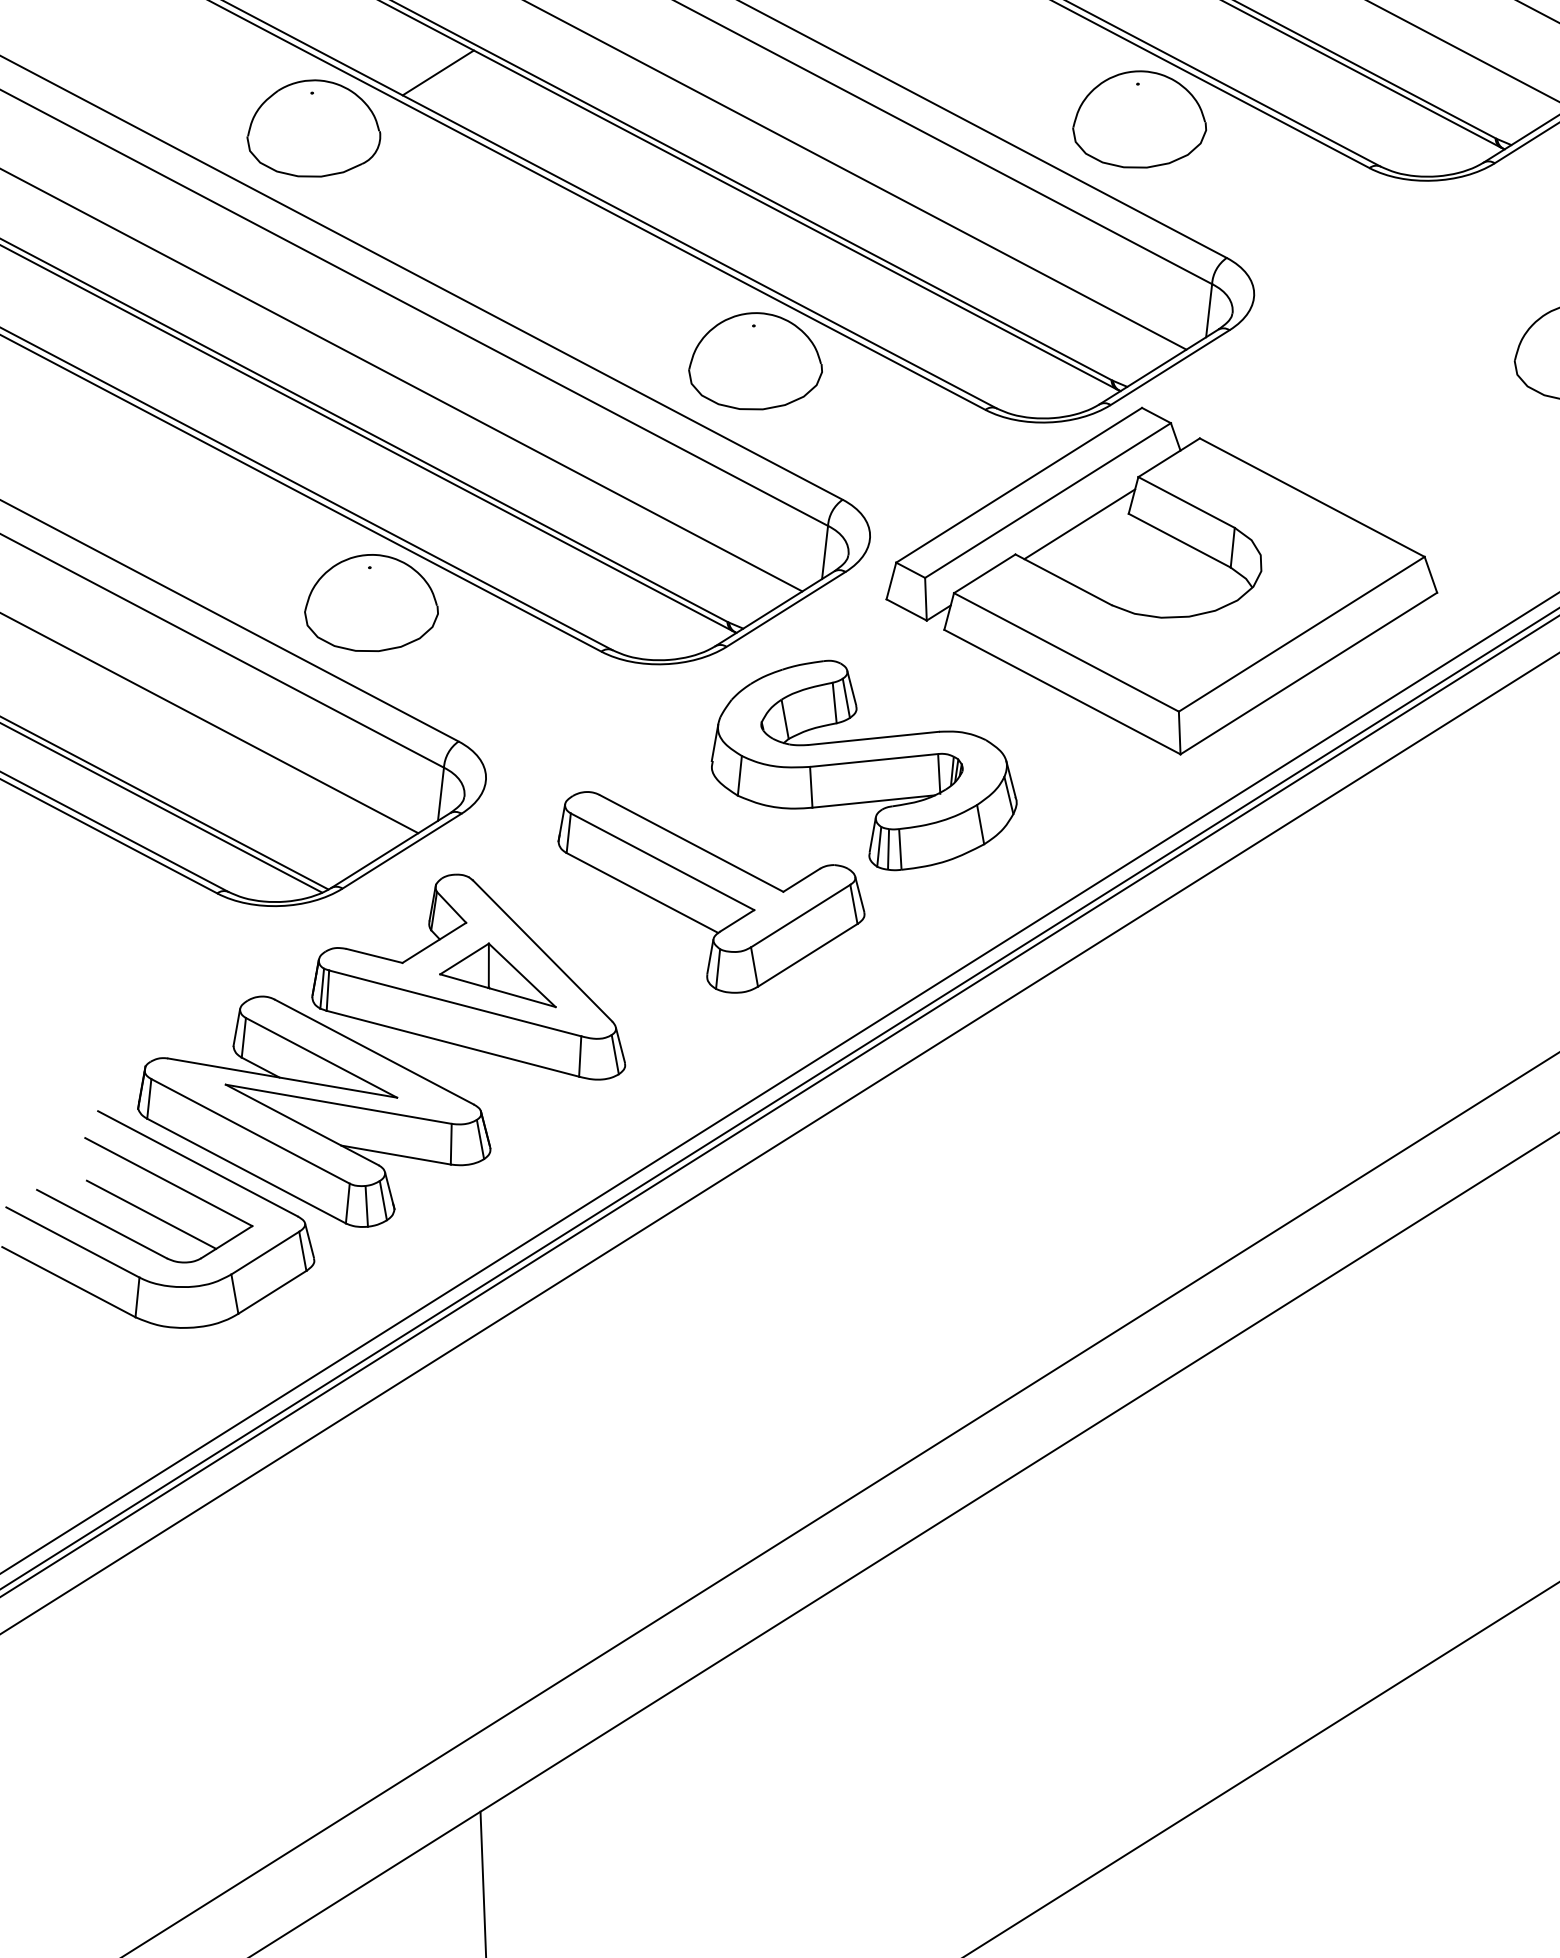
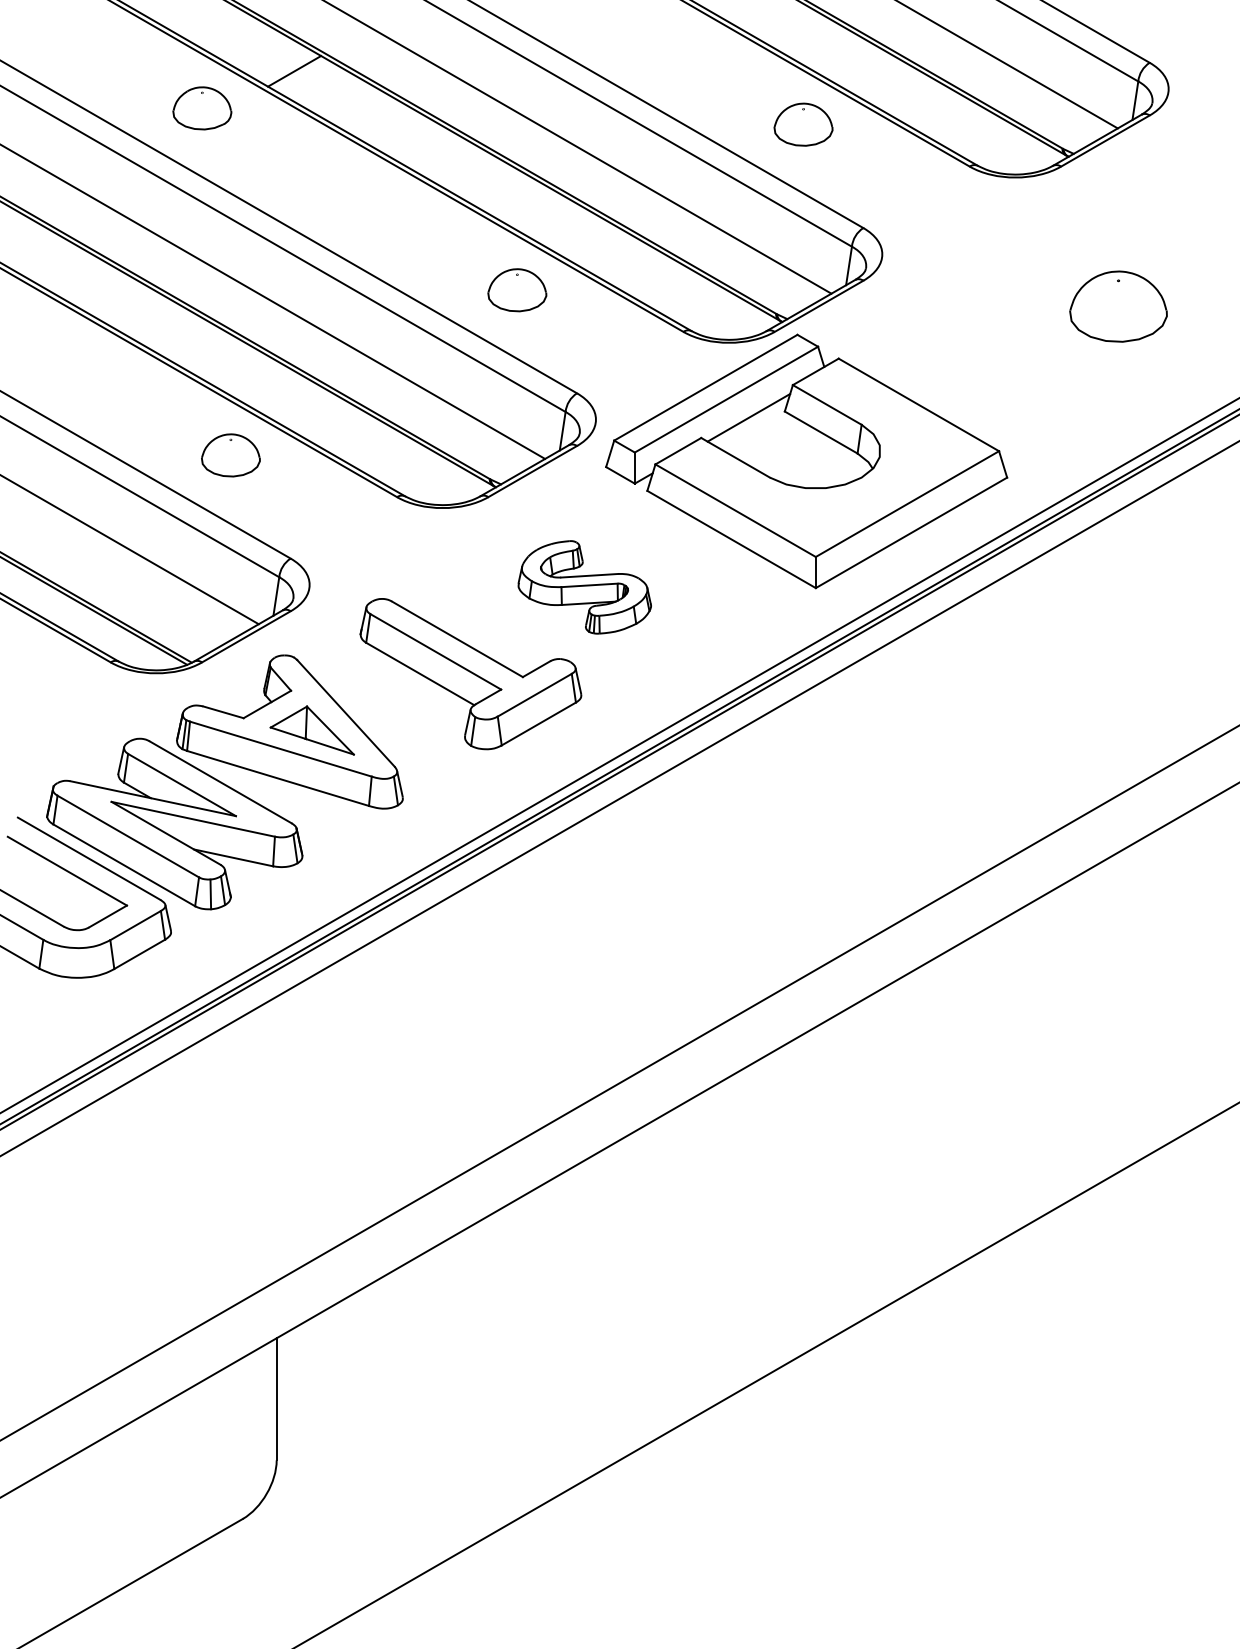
part: (1139, 119) -> (803, 124), size x0.6
part: (313, 128) -> (202, 108), size x0.6
part: (755, 361) -> (517, 290), size x0.6
part: (370, 603) -> (230, 455), size x0.6
part: (863, 765) -> (584, 587), size x0.6
line: (151, 1214) -> (53, 894), removed

